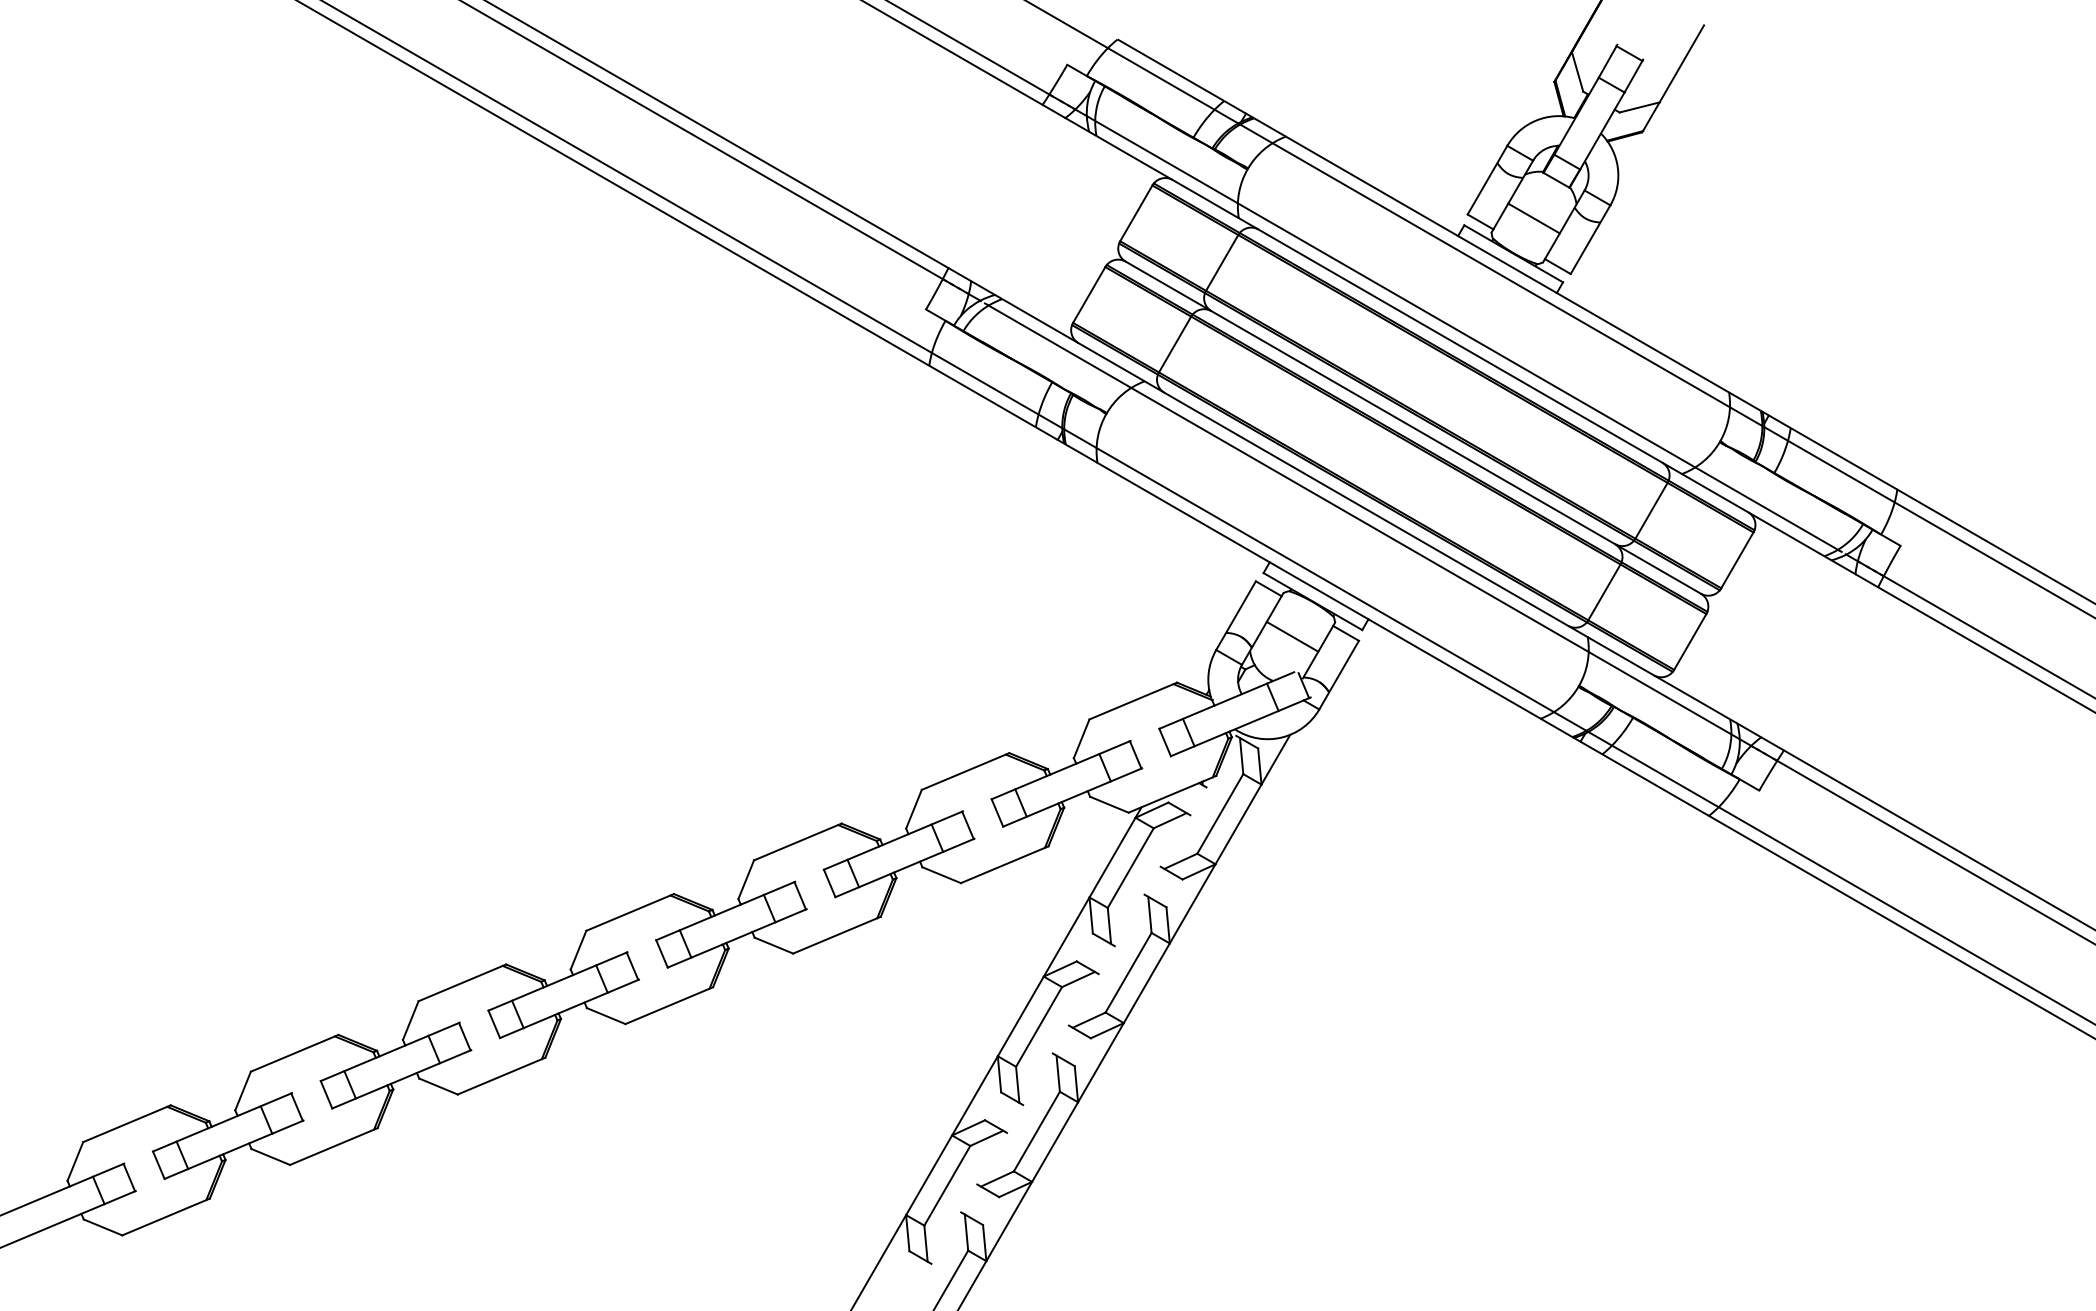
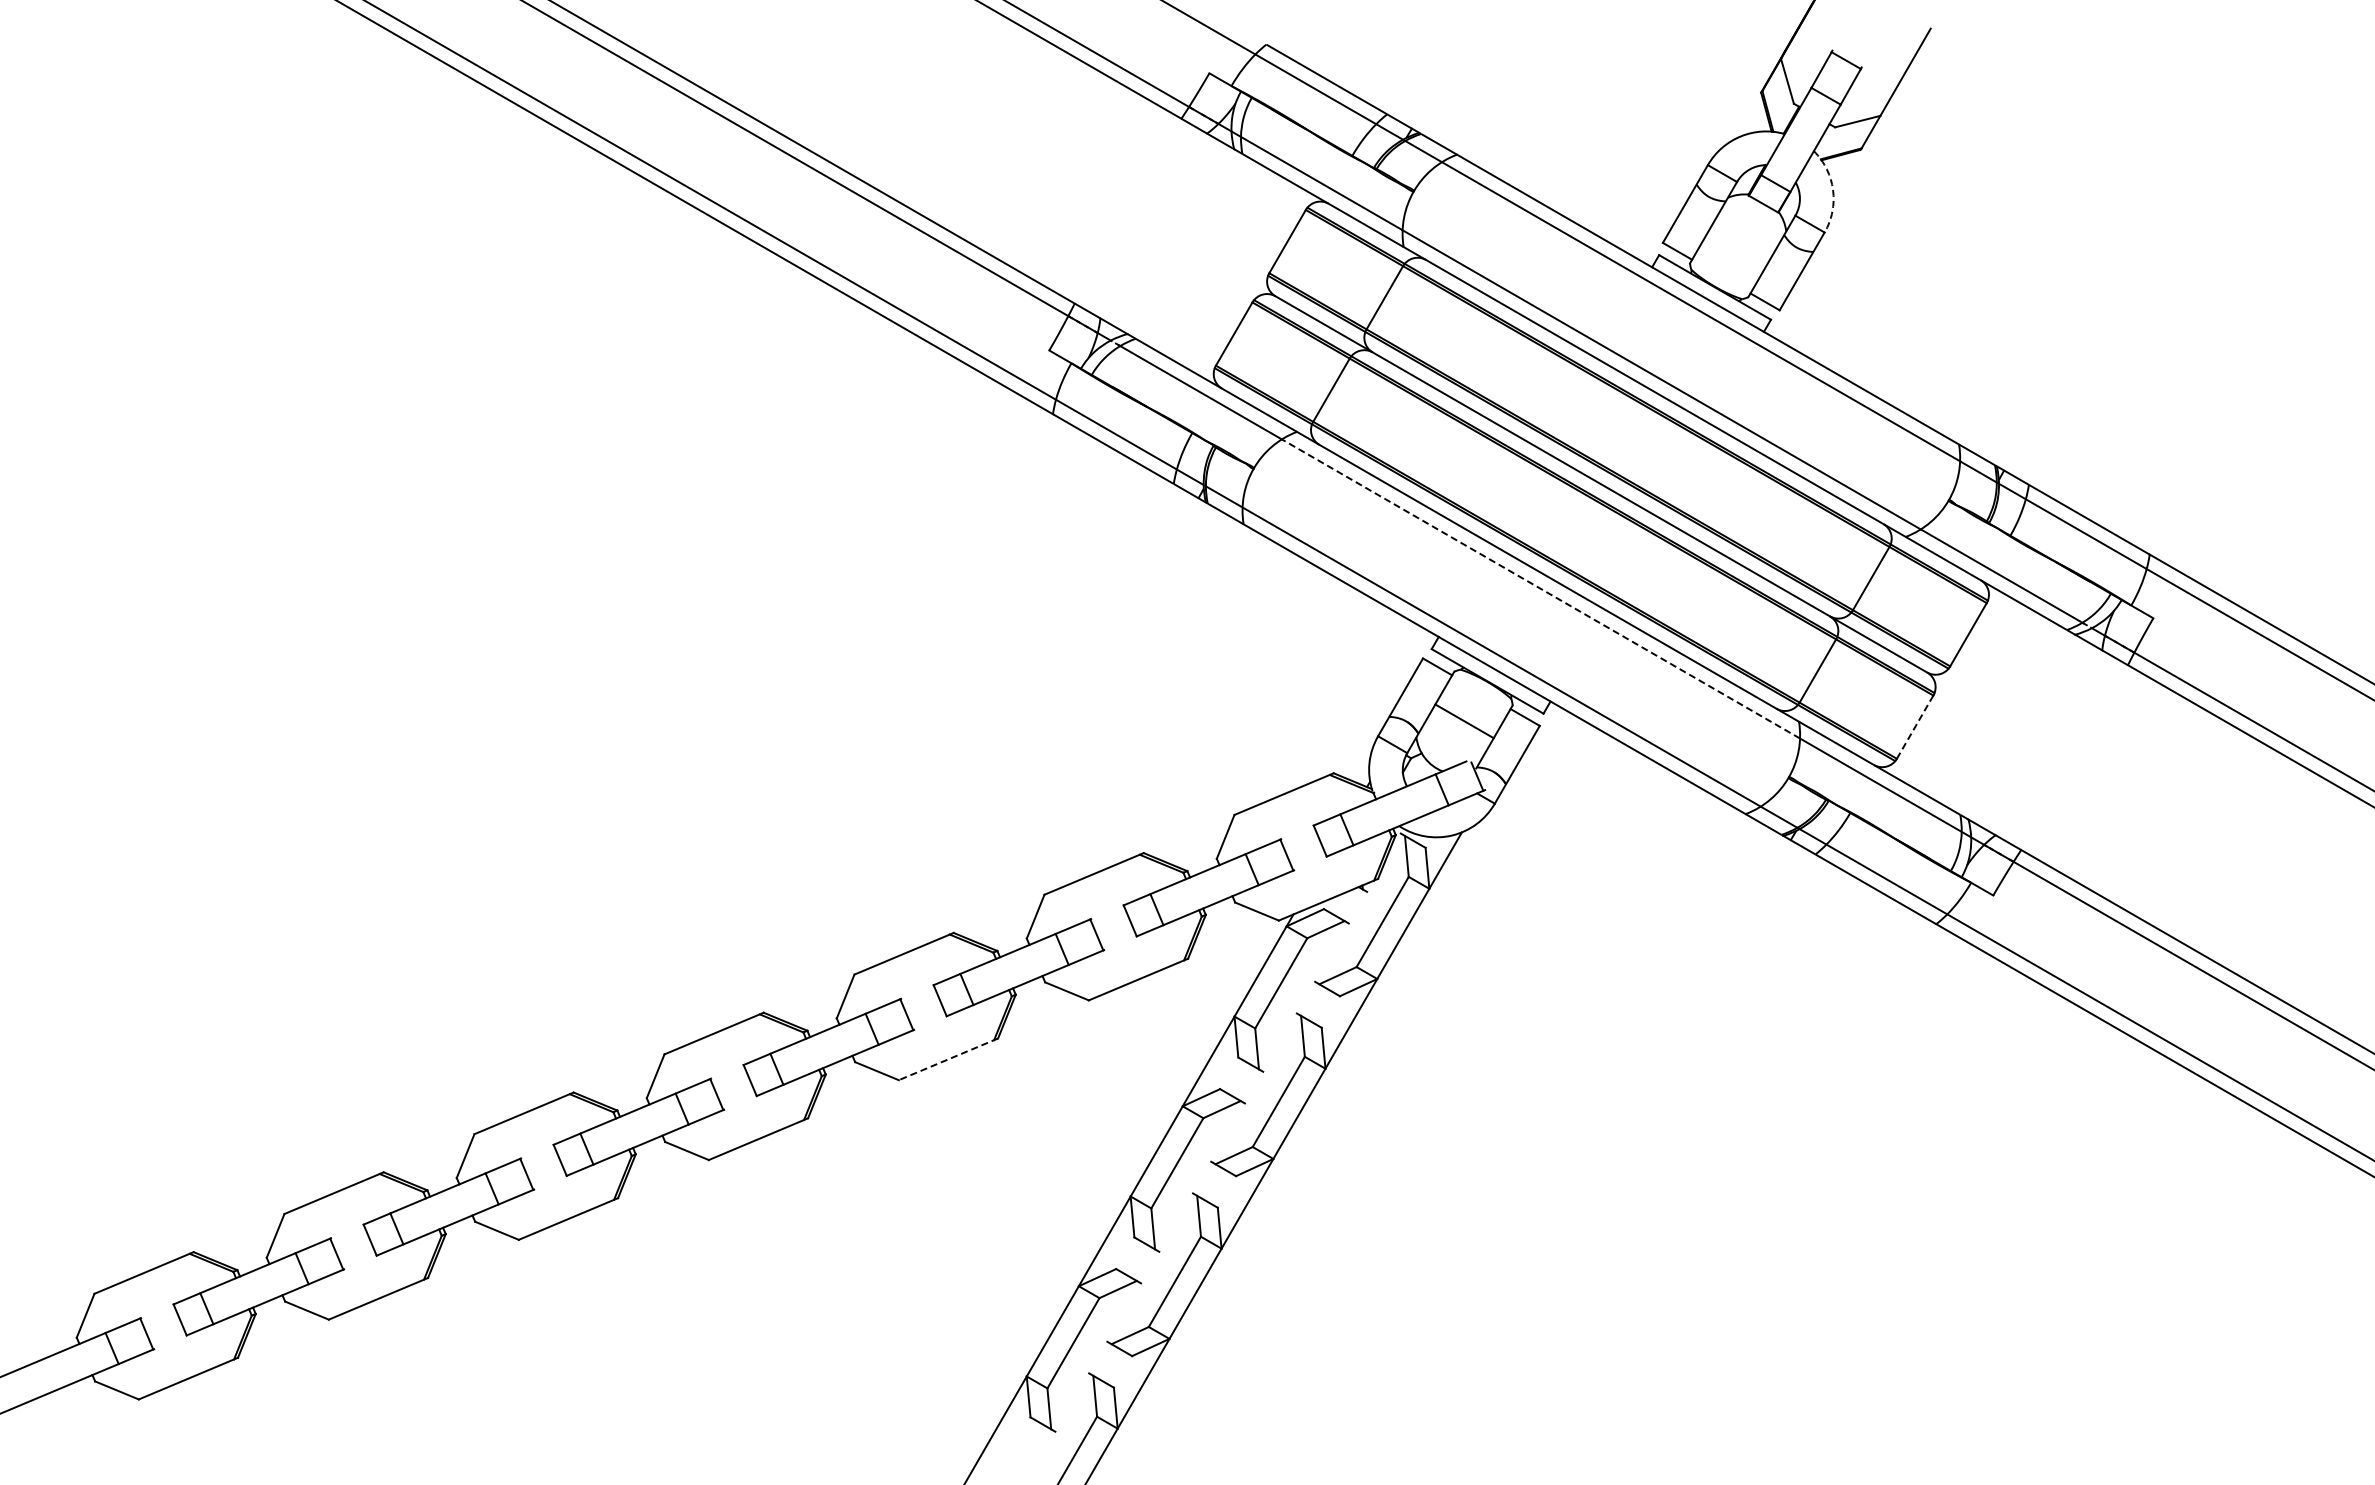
arc: (1618, 168) -> (1833, 190), solid -> dashed
line: (1533, 218) -> (1737, 247), removed
line: (1359, 519) -> (1540, 588), solid -> dashed
line: (1690, 642) -> (1915, 727), solid -> dashed
line: (837, 935) -> (948, 1059), solid -> dashed

